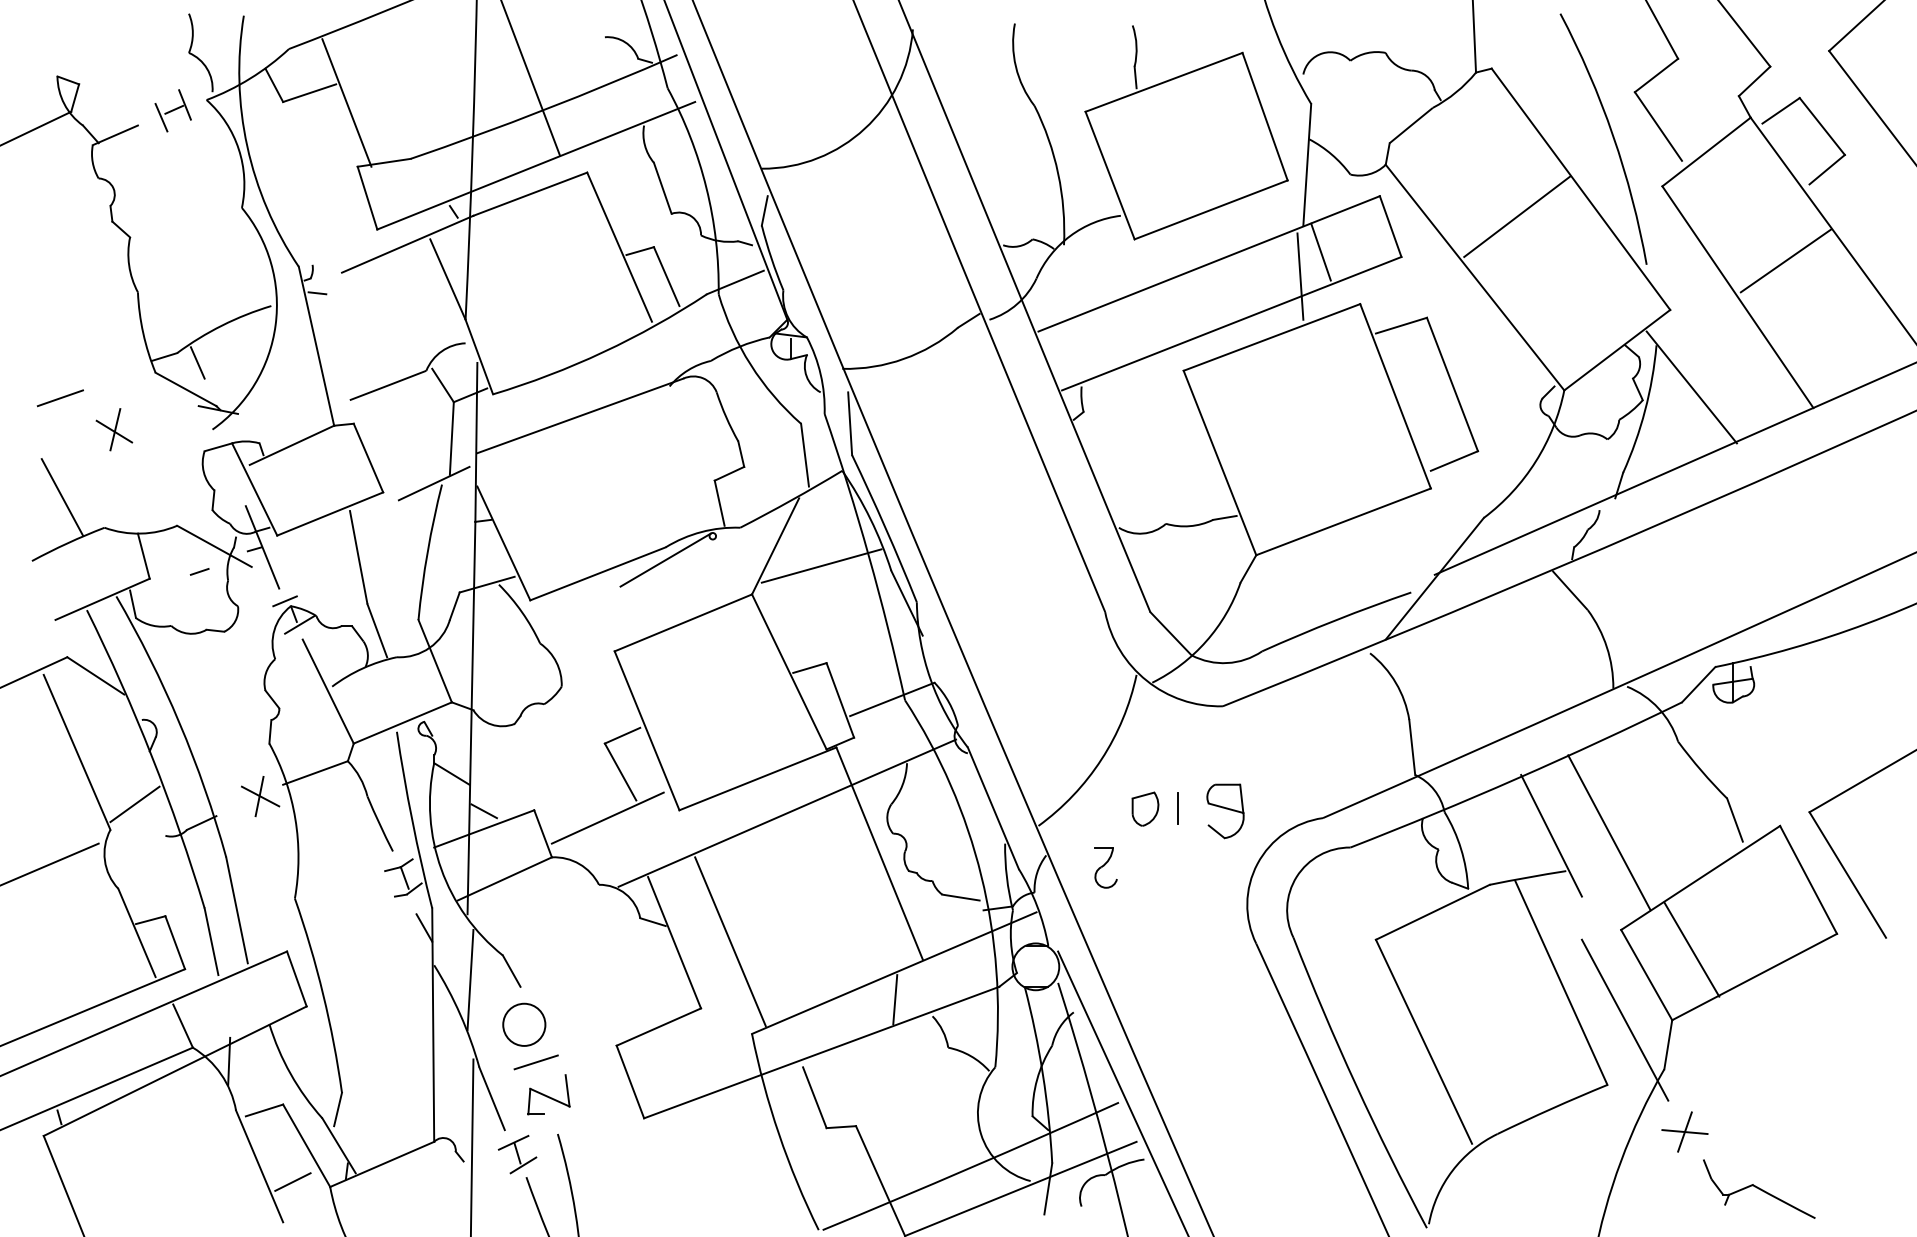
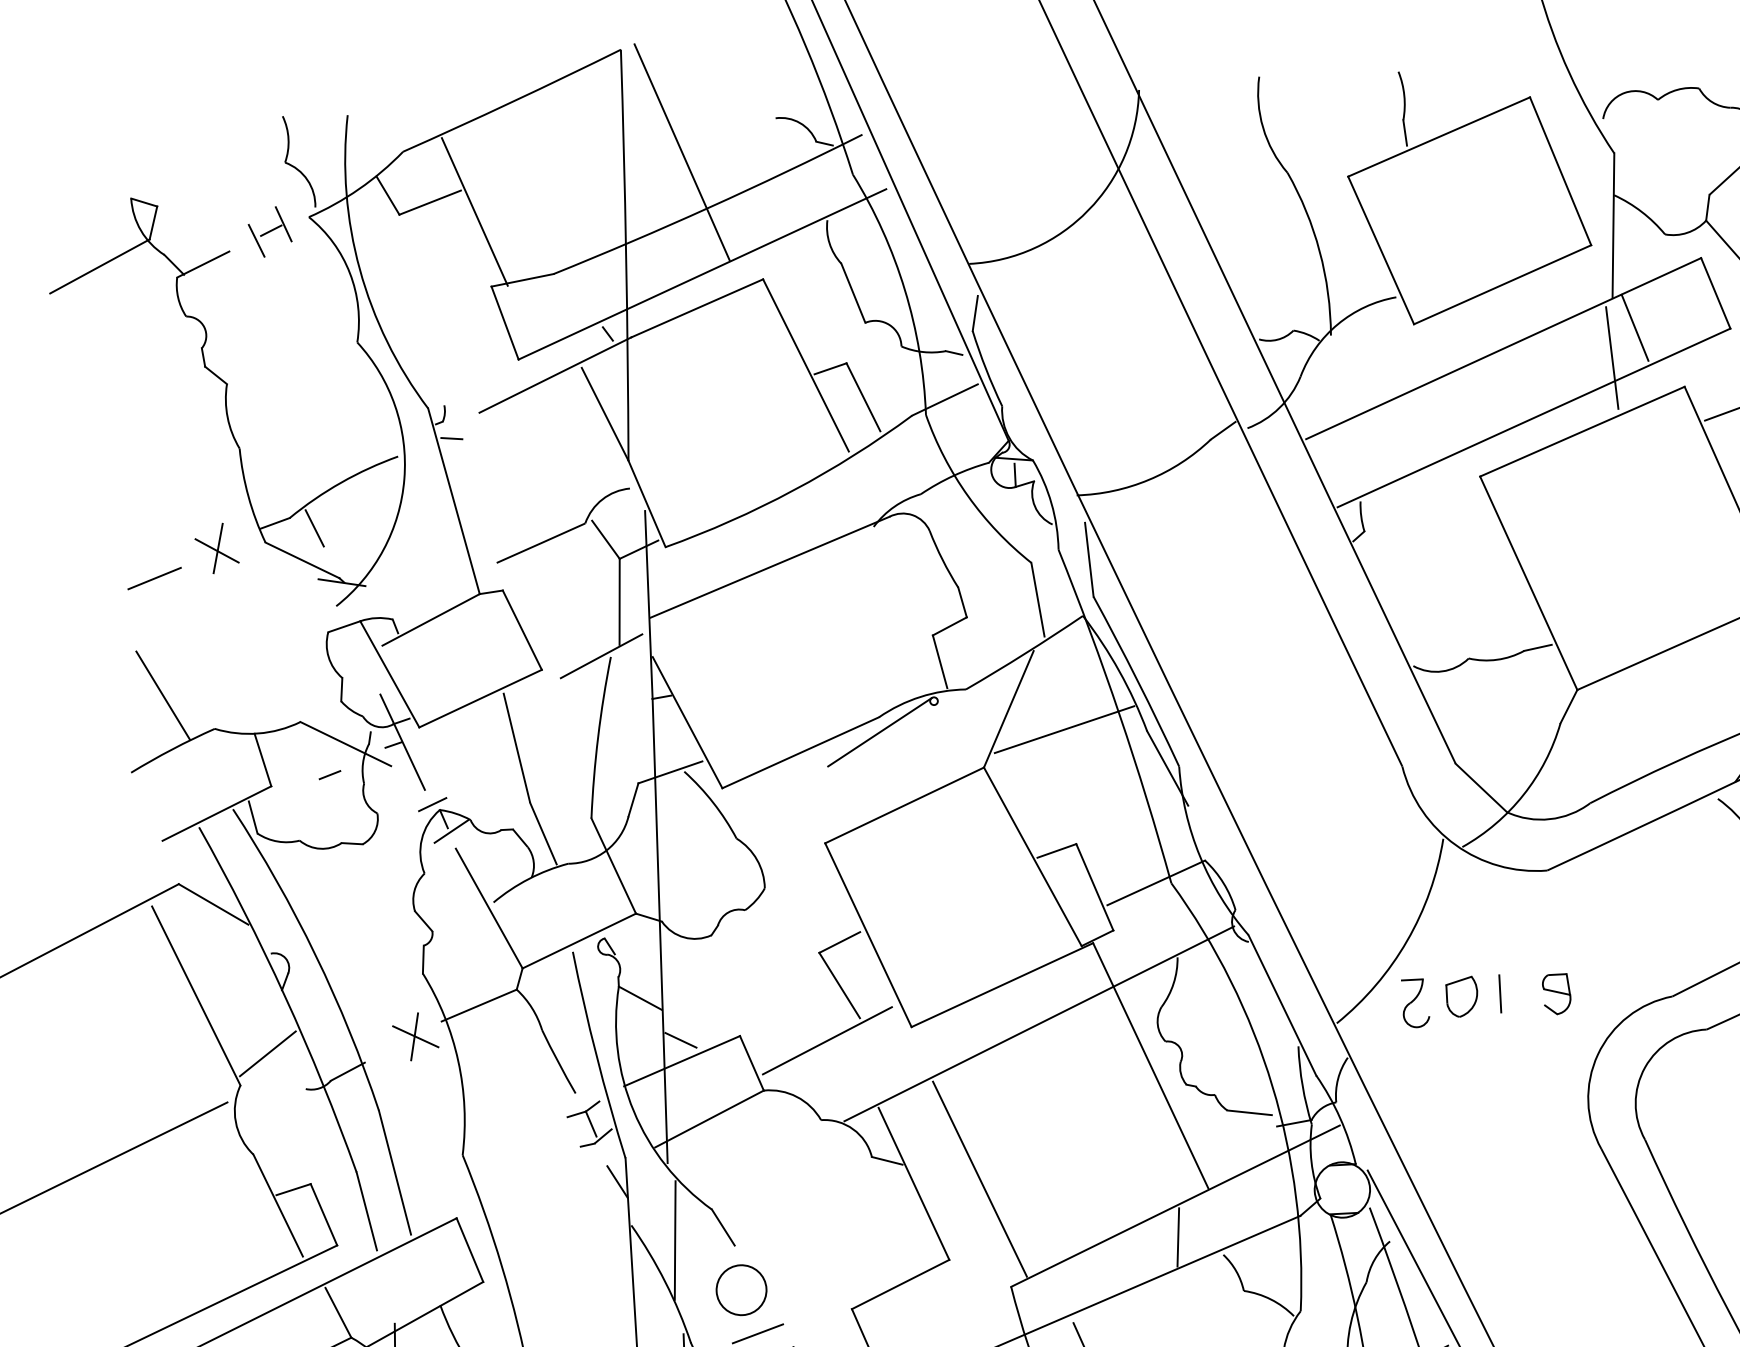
part: (114, 429) -> (217, 548), moved
part: (1225, 810) -> (1556, 993), size x0.62
part: (1105, 867) -> (1415, 1003), moved

